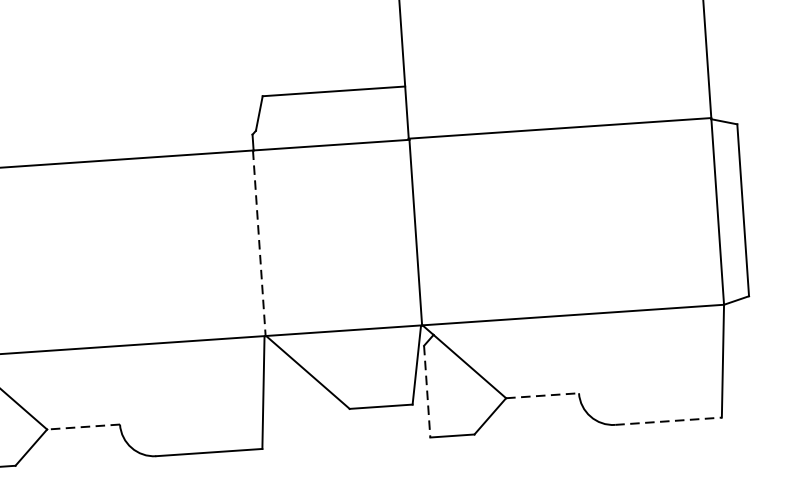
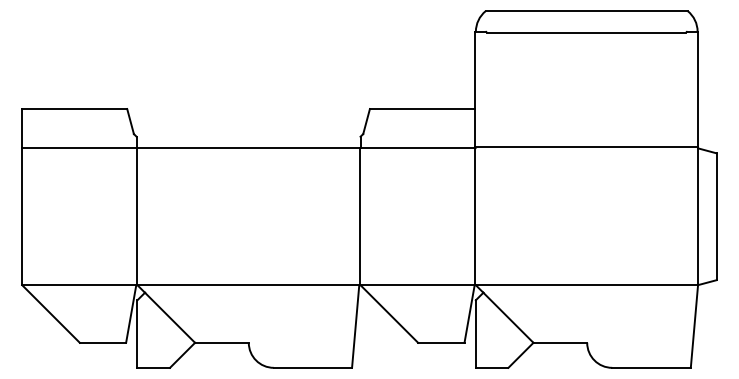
line: (259, 244) -> (360, 217), dashed -> solid
line: (426, 392) -> (475, 334), dashed -> solid
line: (542, 395) -> (560, 342), dashed -> solid
line: (669, 420) -> (652, 367), dashed -> solid
line: (82, 426) -> (221, 342), dashed -> solid

